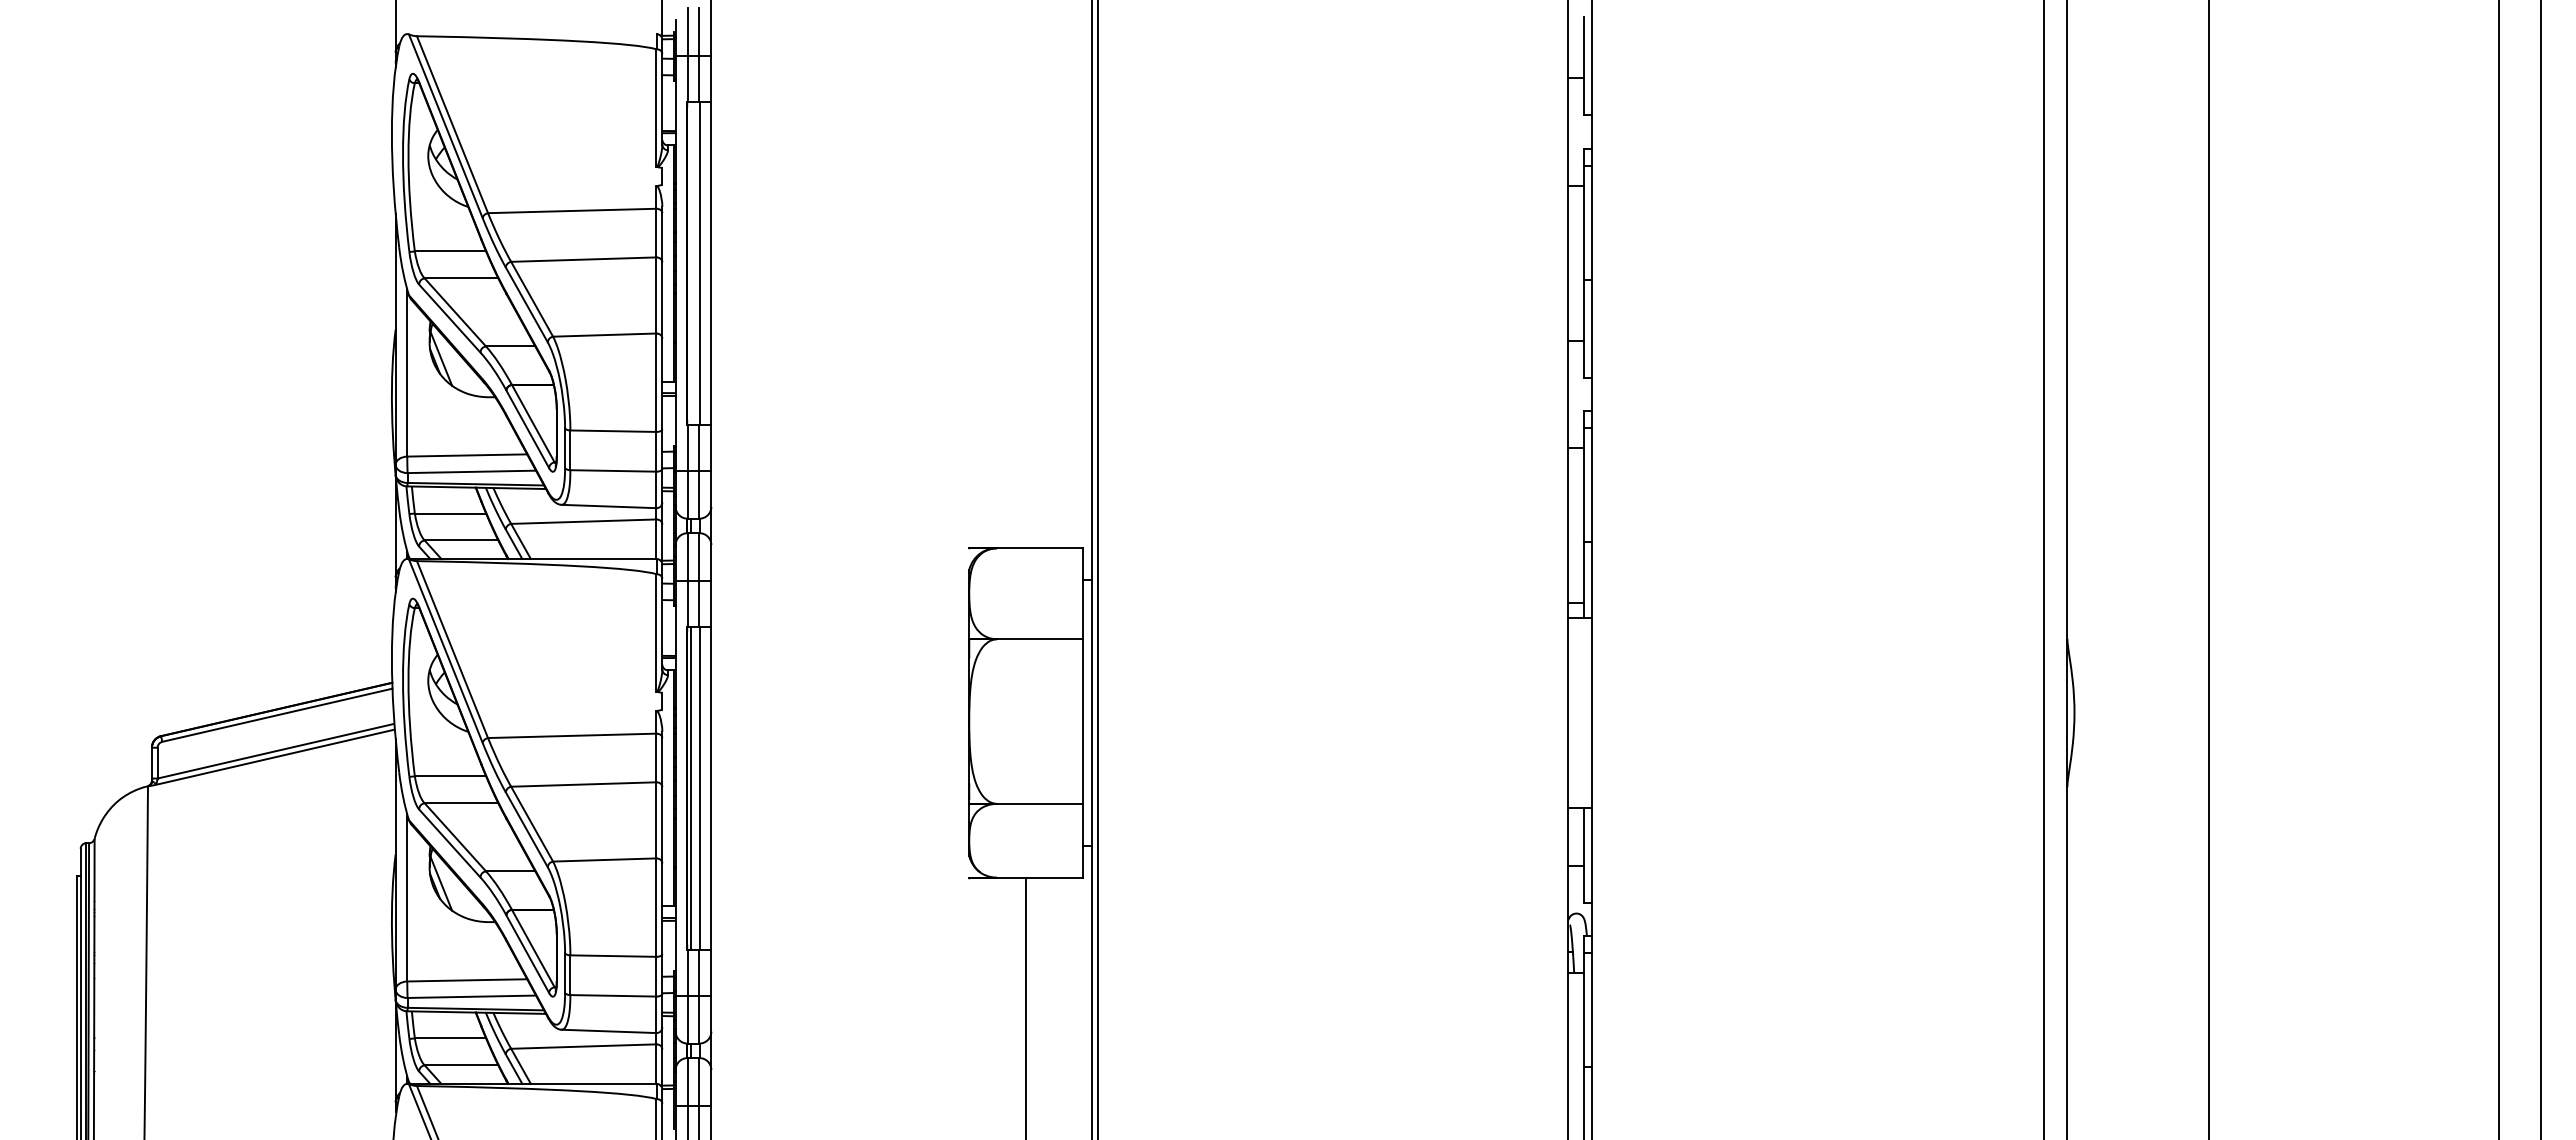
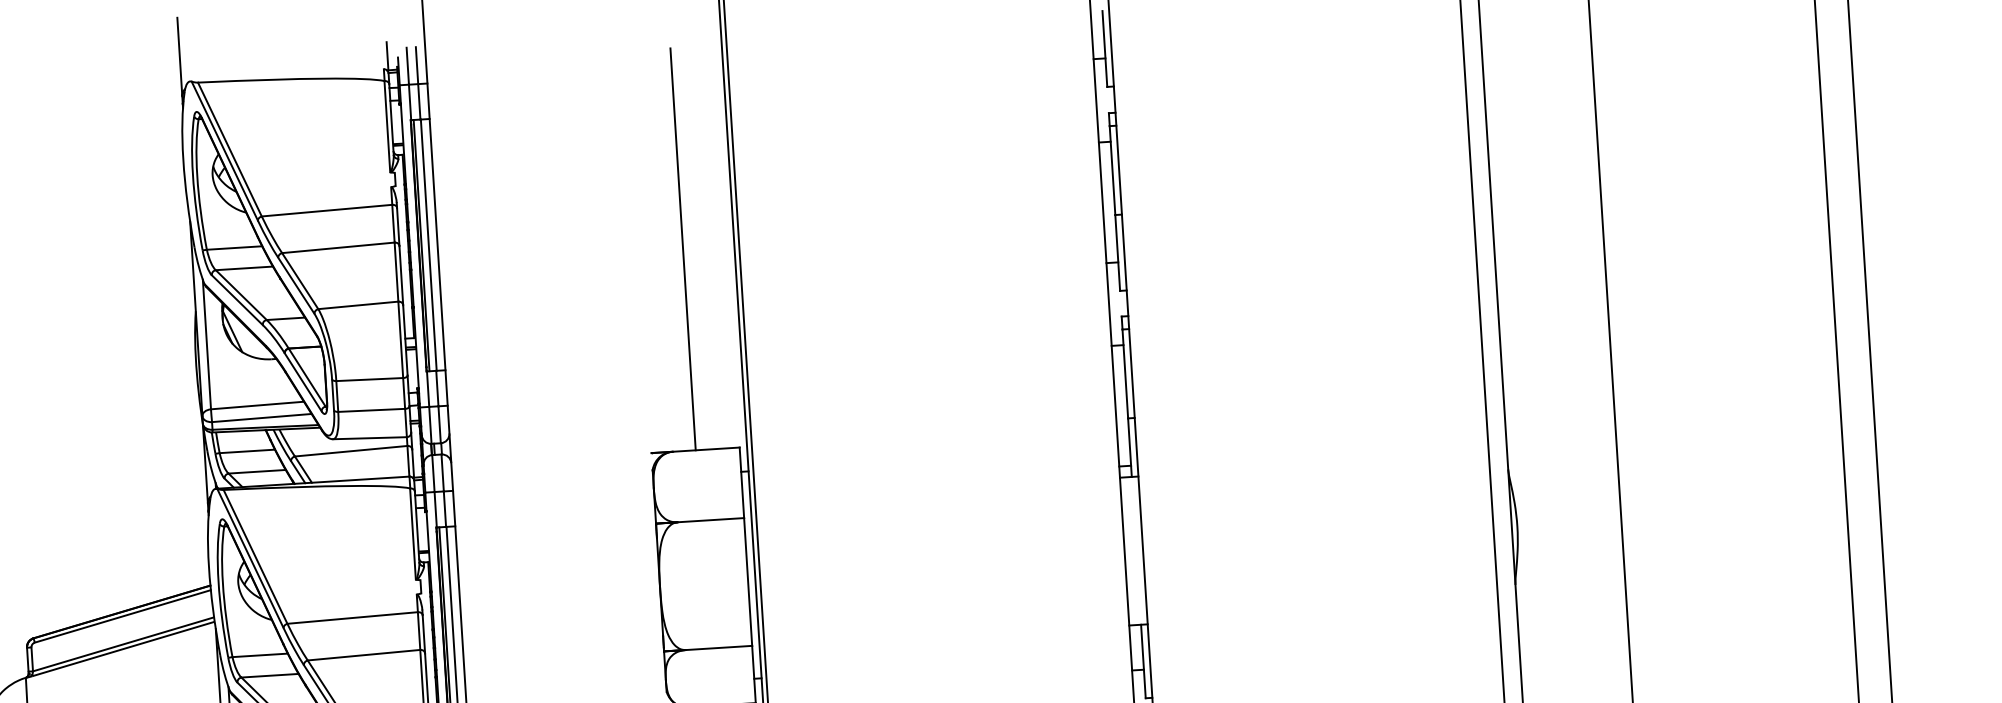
line: (690, 263) -> (421, 245), added
line: (1026, 289) -> (683, 249), added

